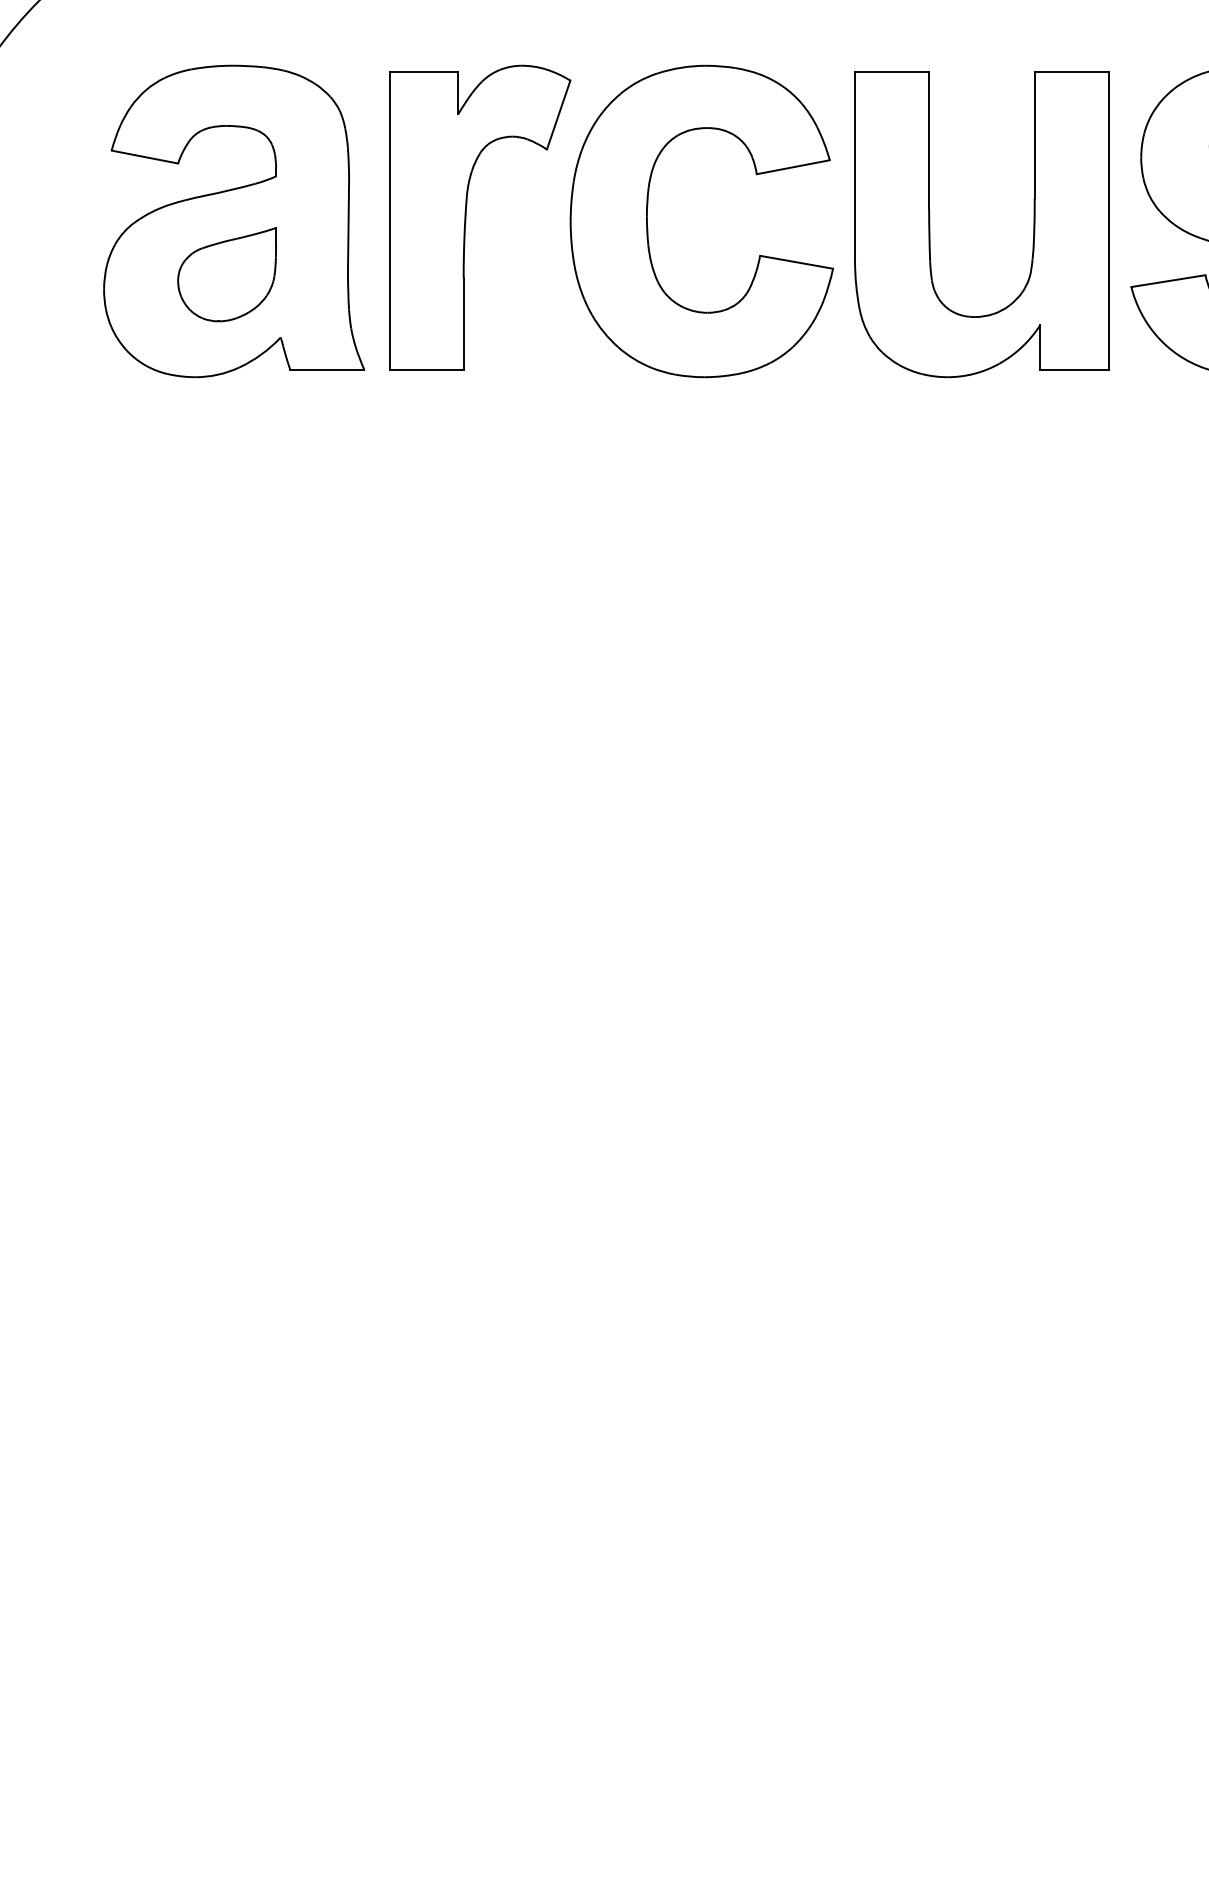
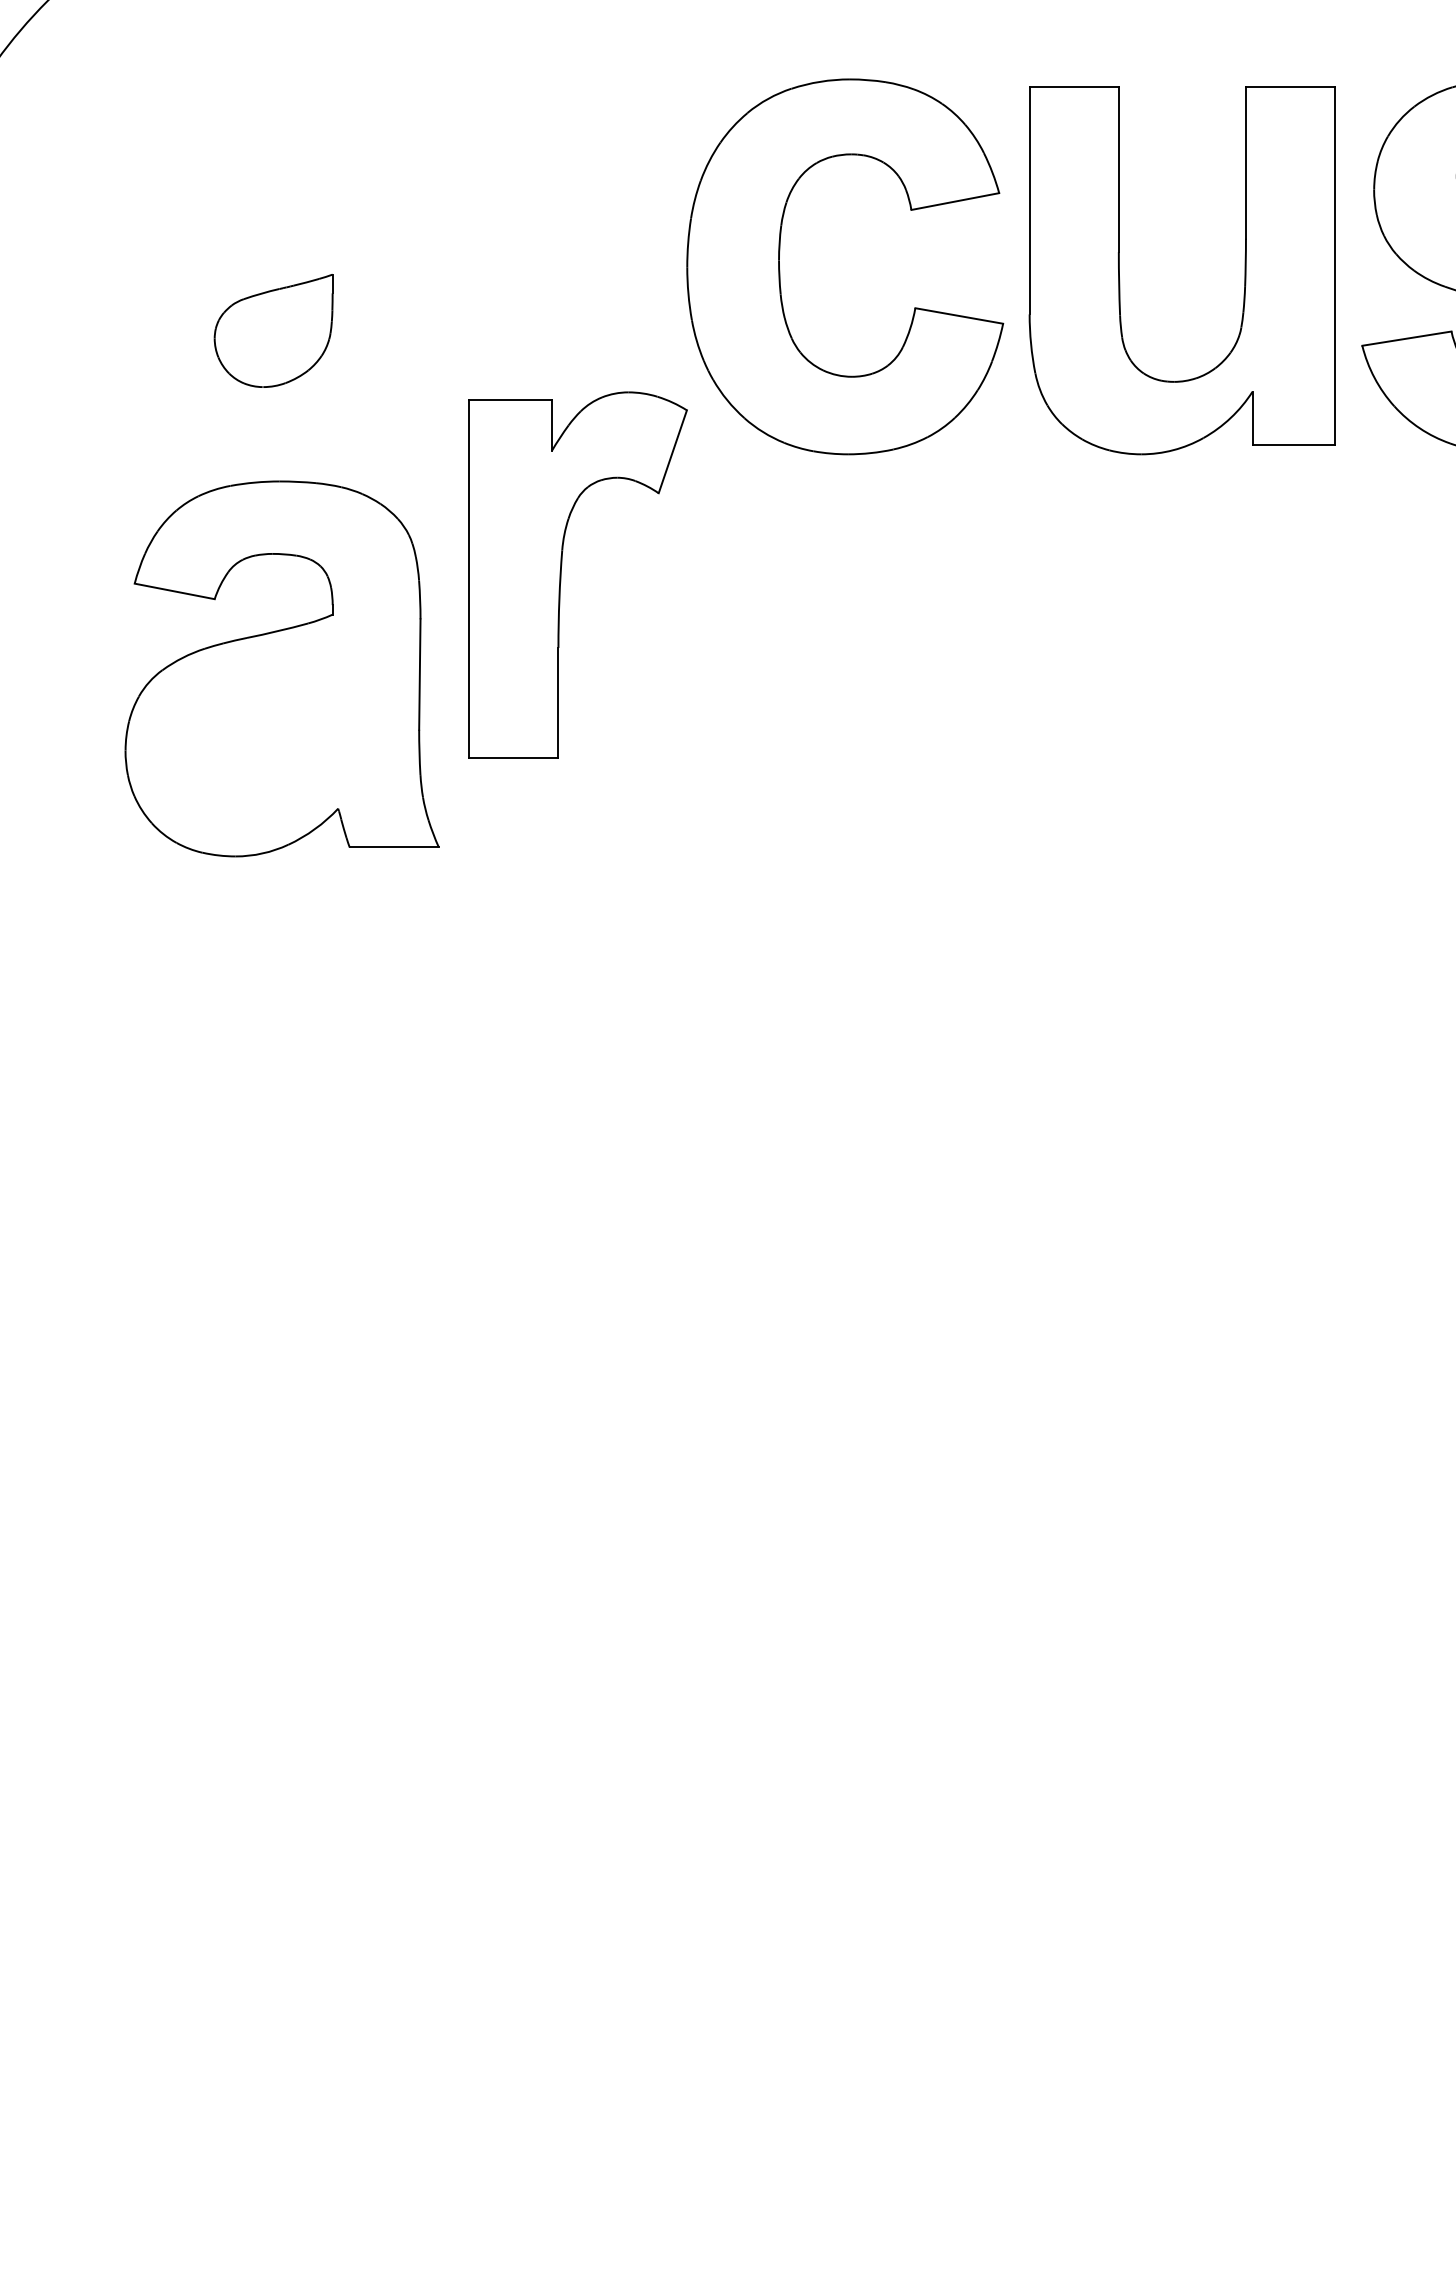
part: (466, 217) -> (561, 575), moved
part: (233, 221) -> (281, 668), moved

